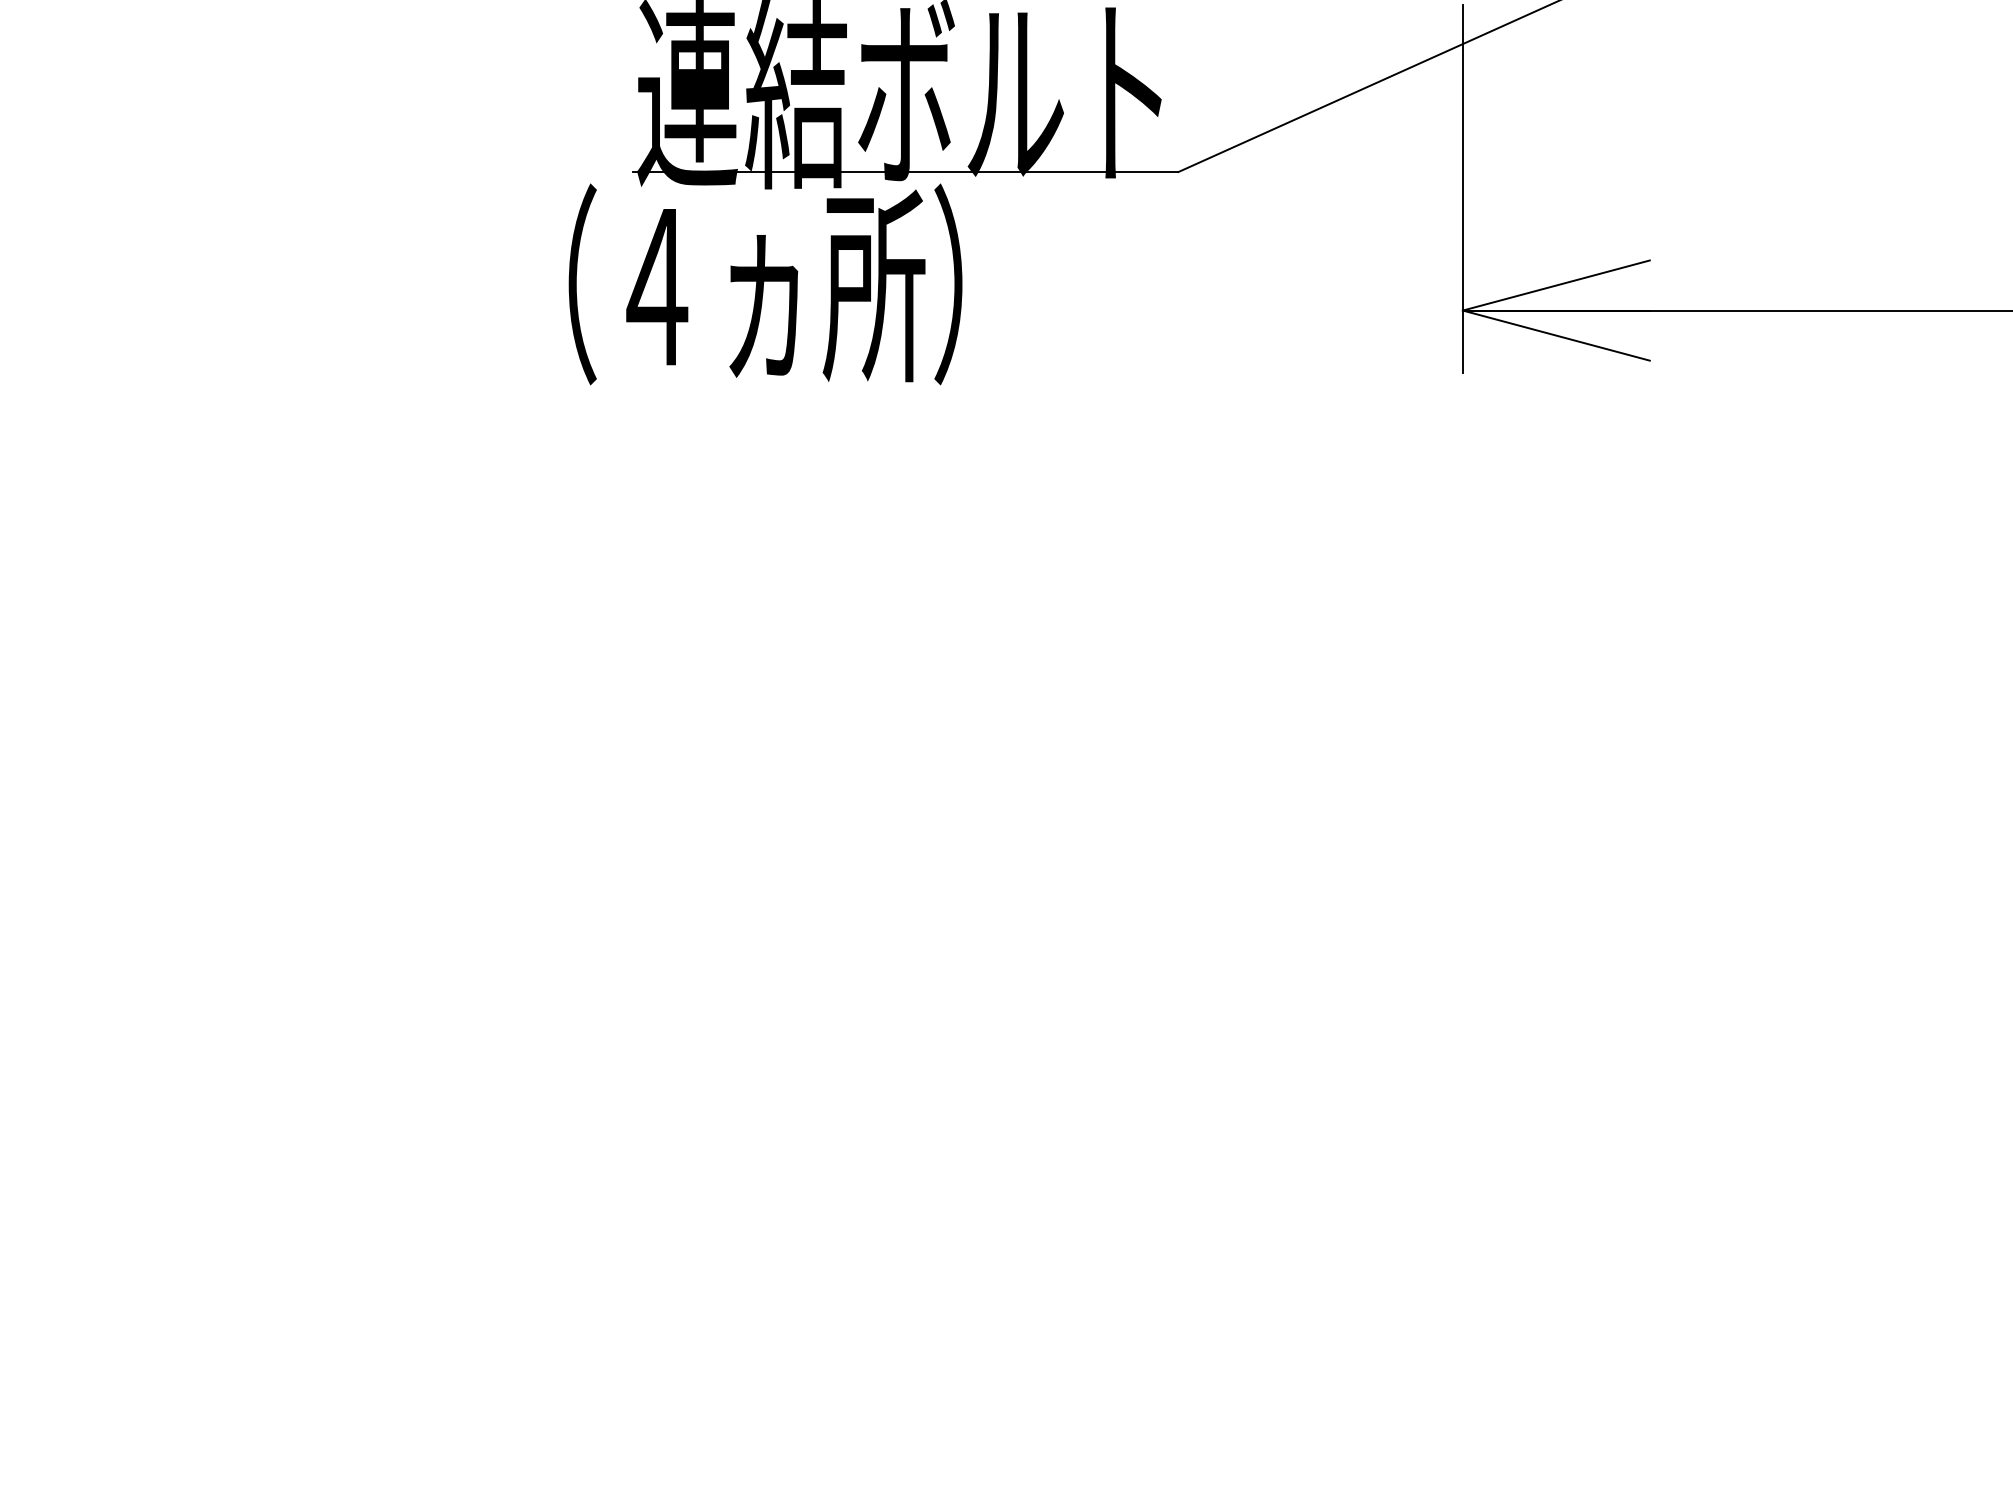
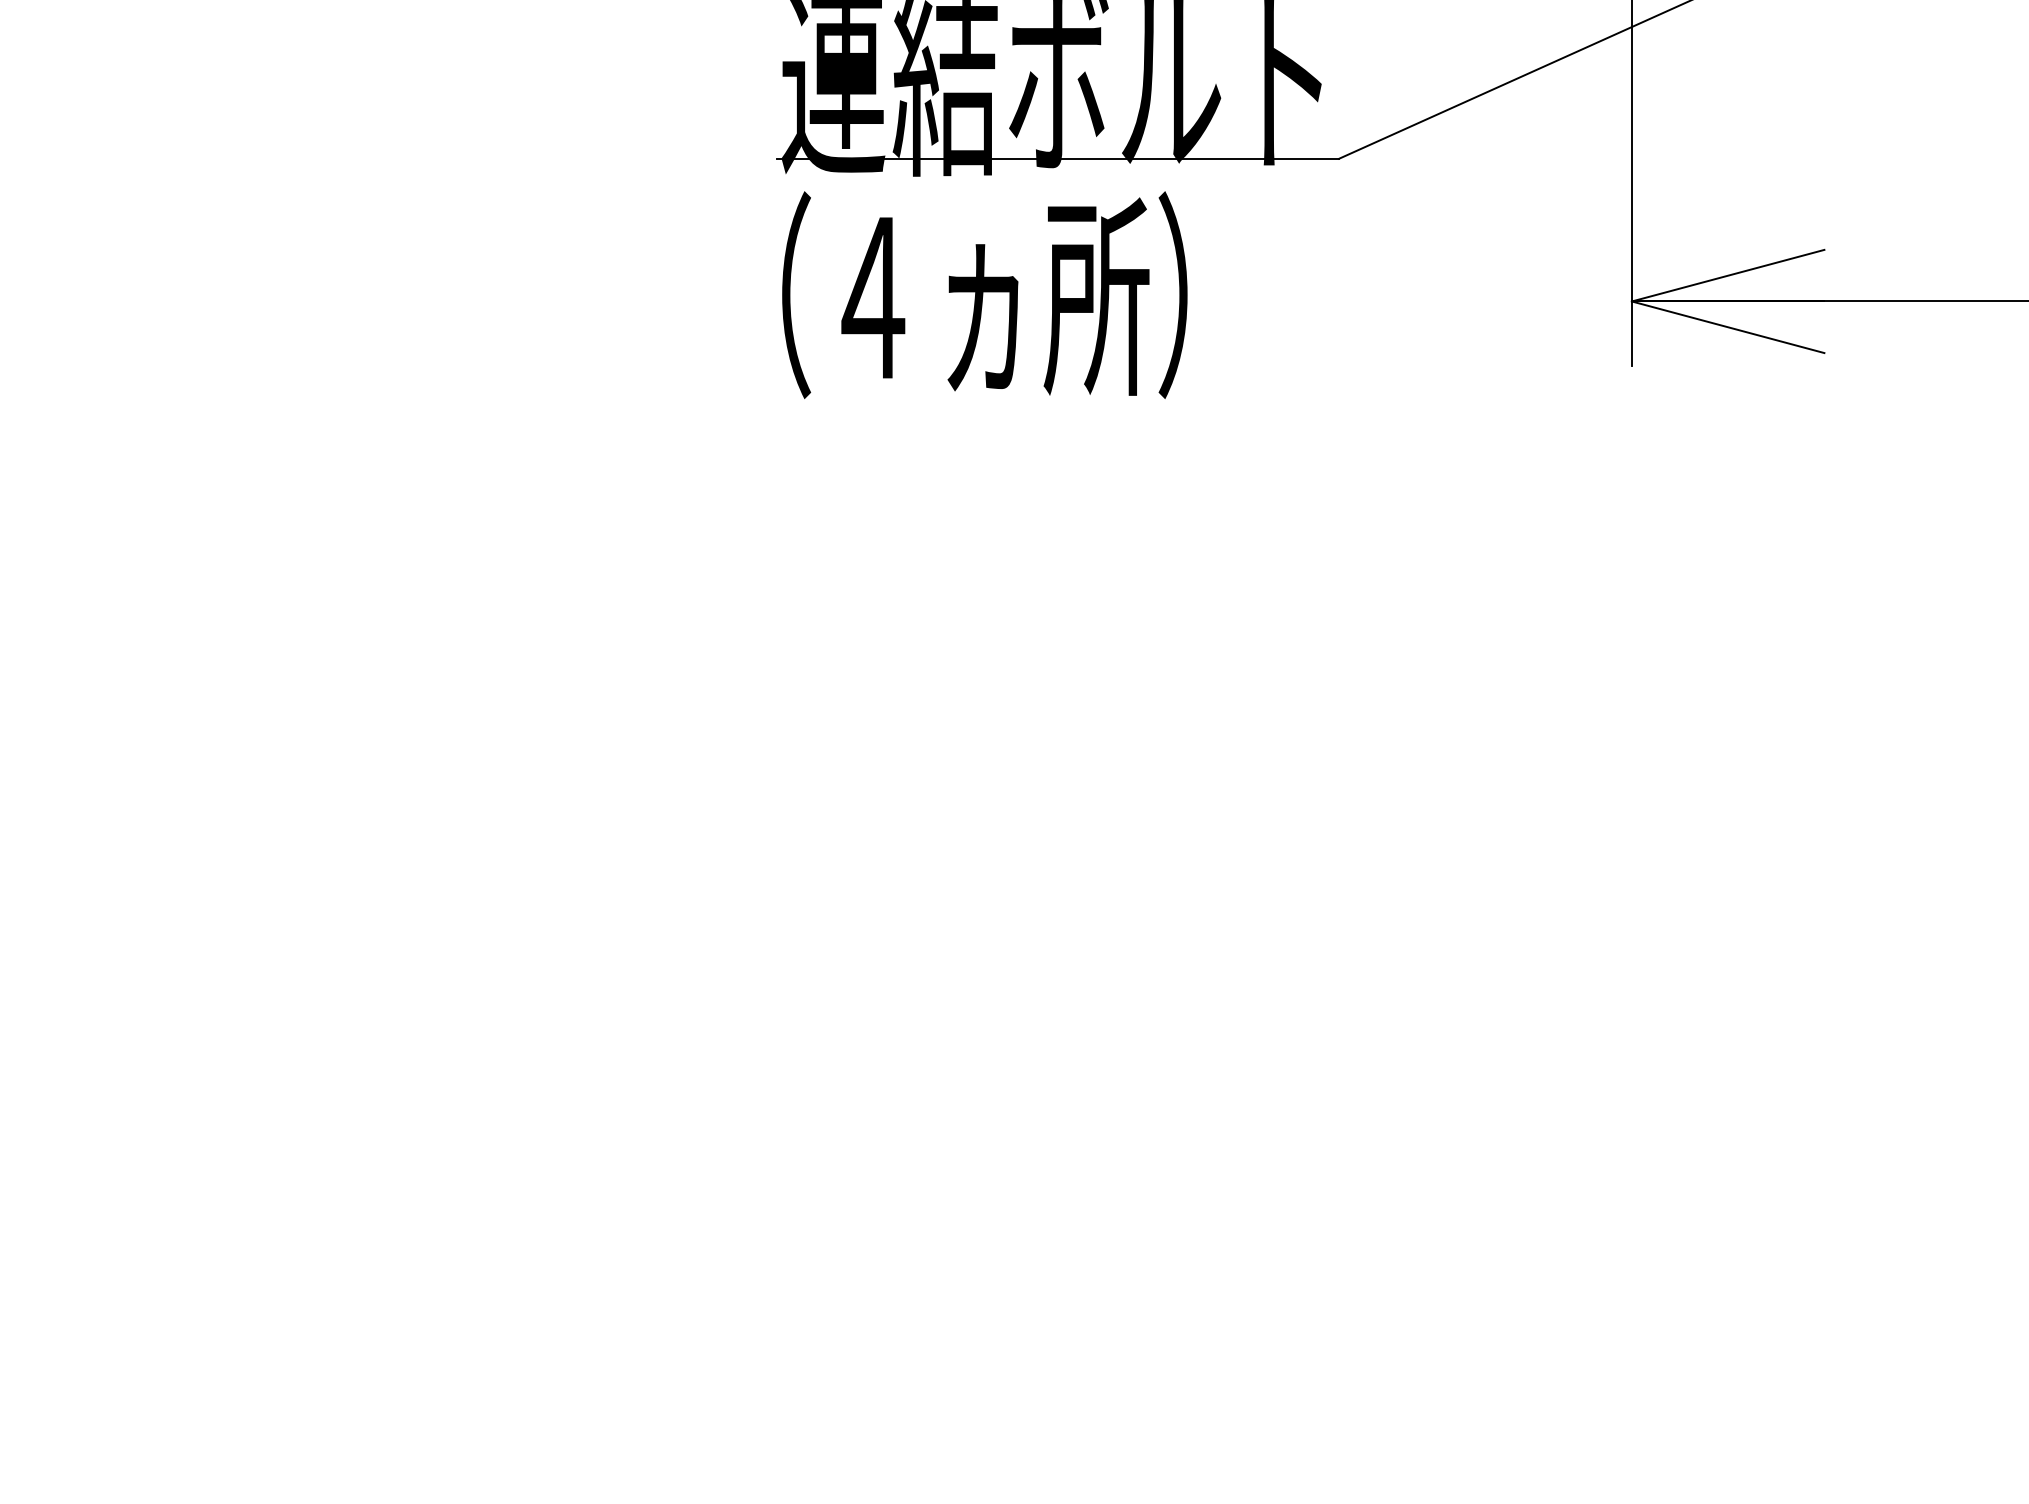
text: (765, 284) -> (984, 295), moved

